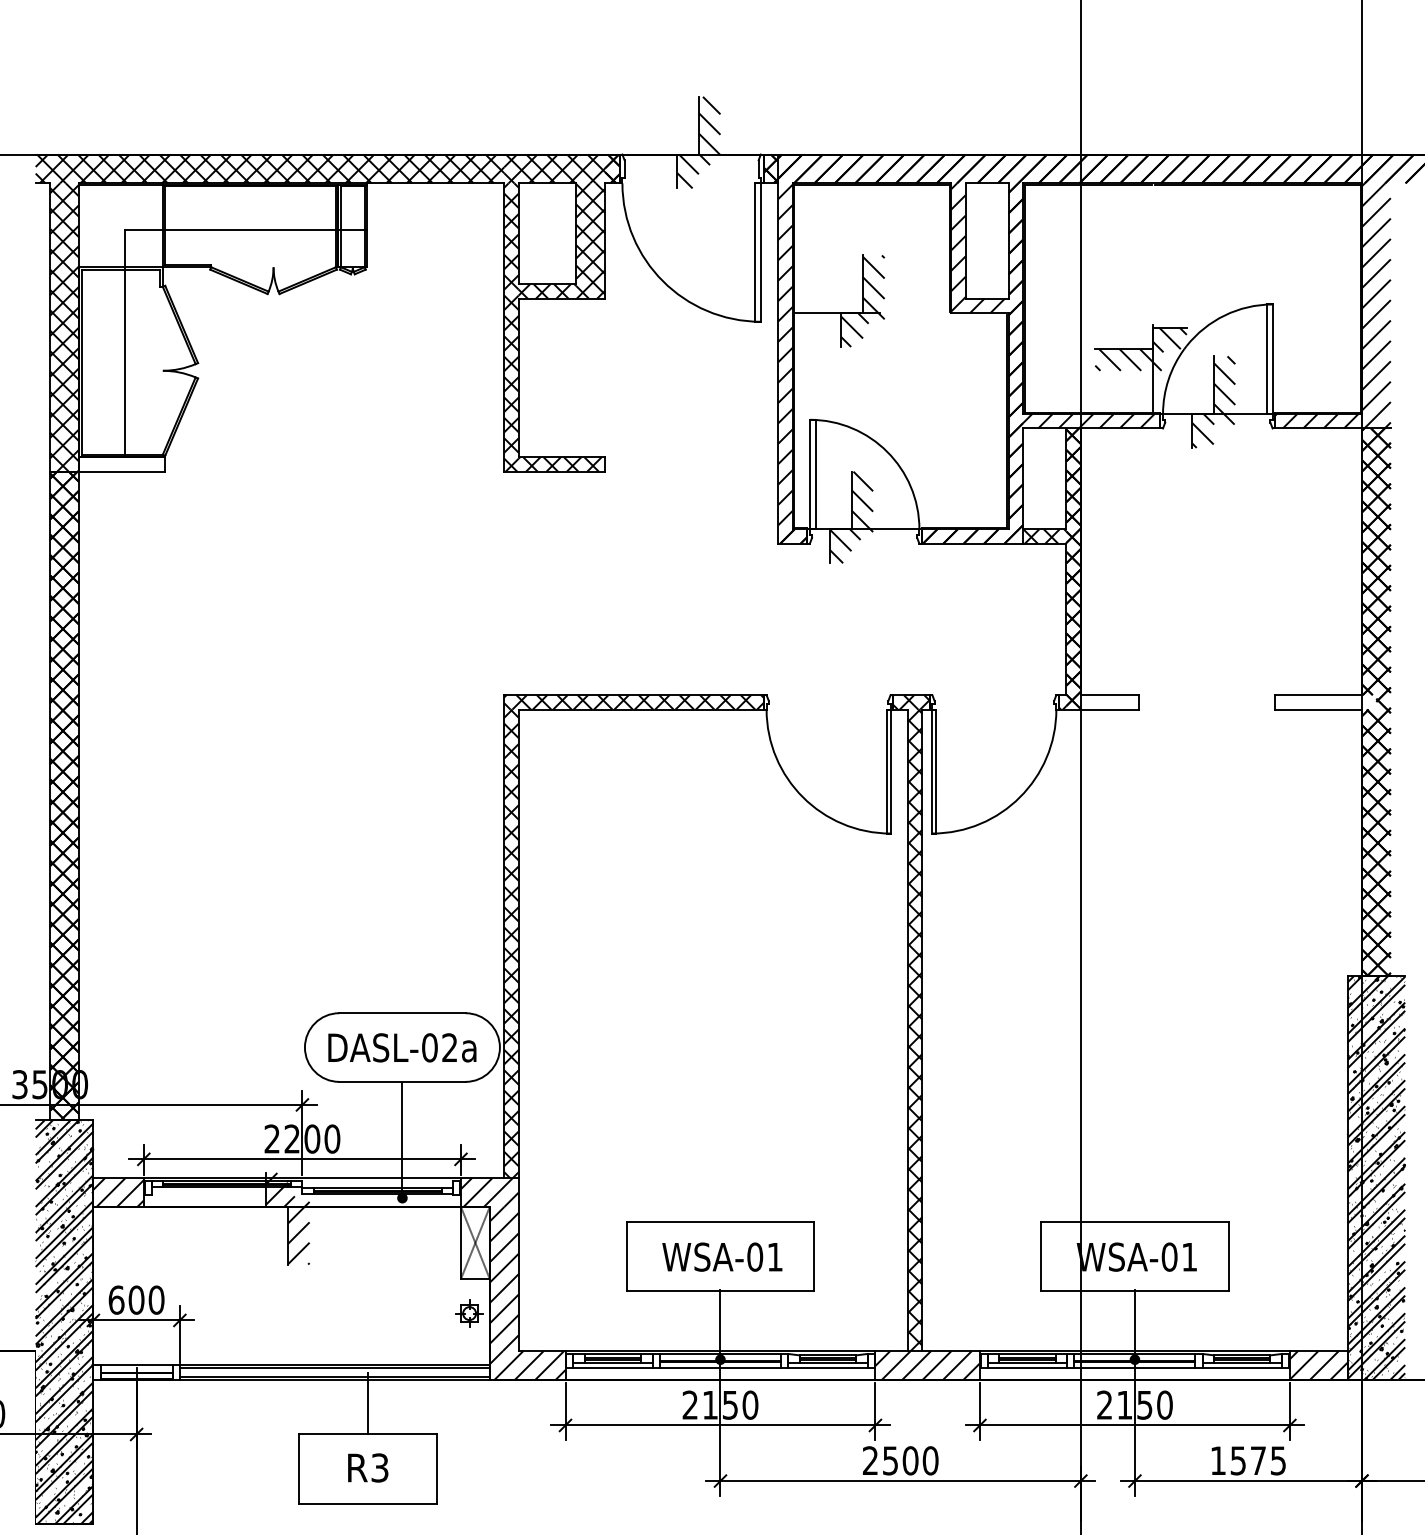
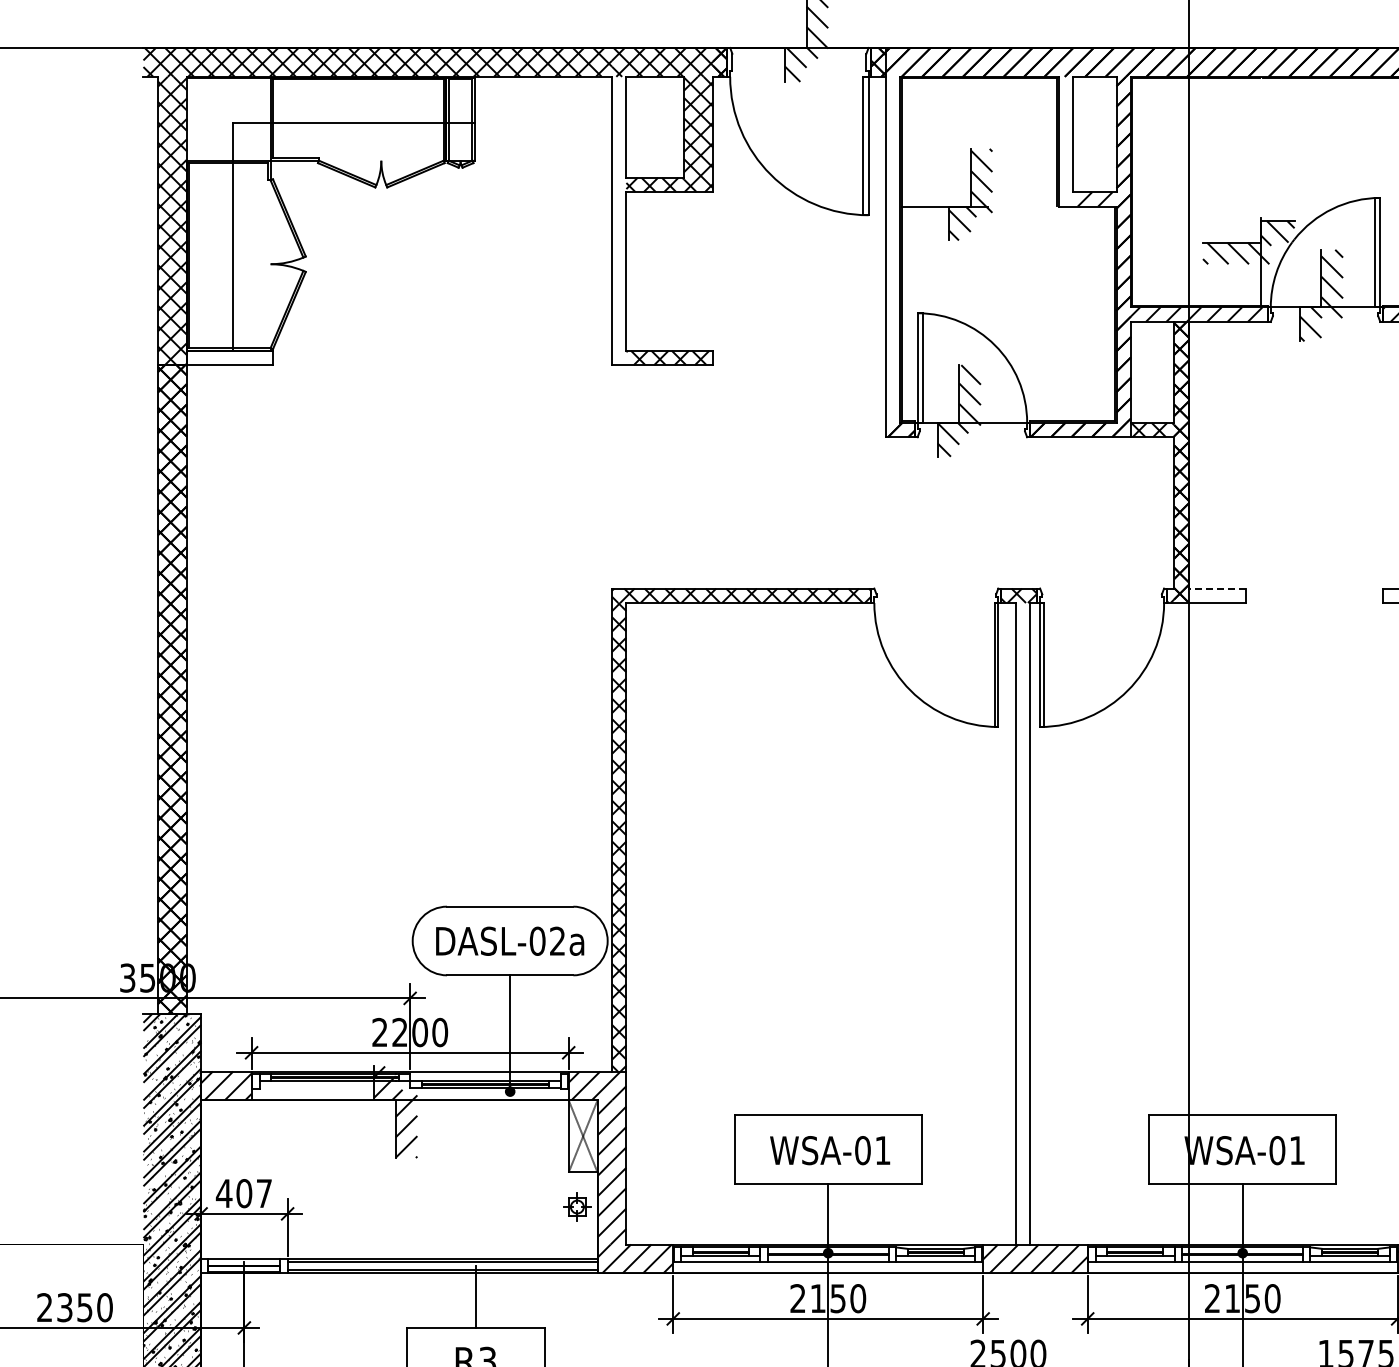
hatch: (958, 247) -> (1066, 140), removed
hatch: (511, 327) -> (619, 220), removed
hatch: (785, 354) -> (893, 247), removed
line: (1109, 695) -> (1217, 588), solid -> dashed
hatch: (914, 1030) -> (1022, 923), removed
text: (136, 1299) -> (244, 1192), 600 -> 407

